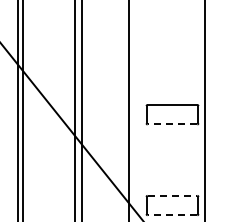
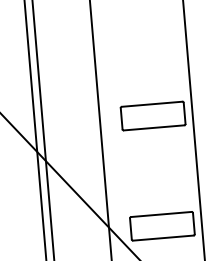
line: (172, 124) -> (154, 127), dashed -> solid
line: (172, 195) -> (161, 214), dashed -> solid
line: (172, 215) -> (163, 238), dashed -> solid

